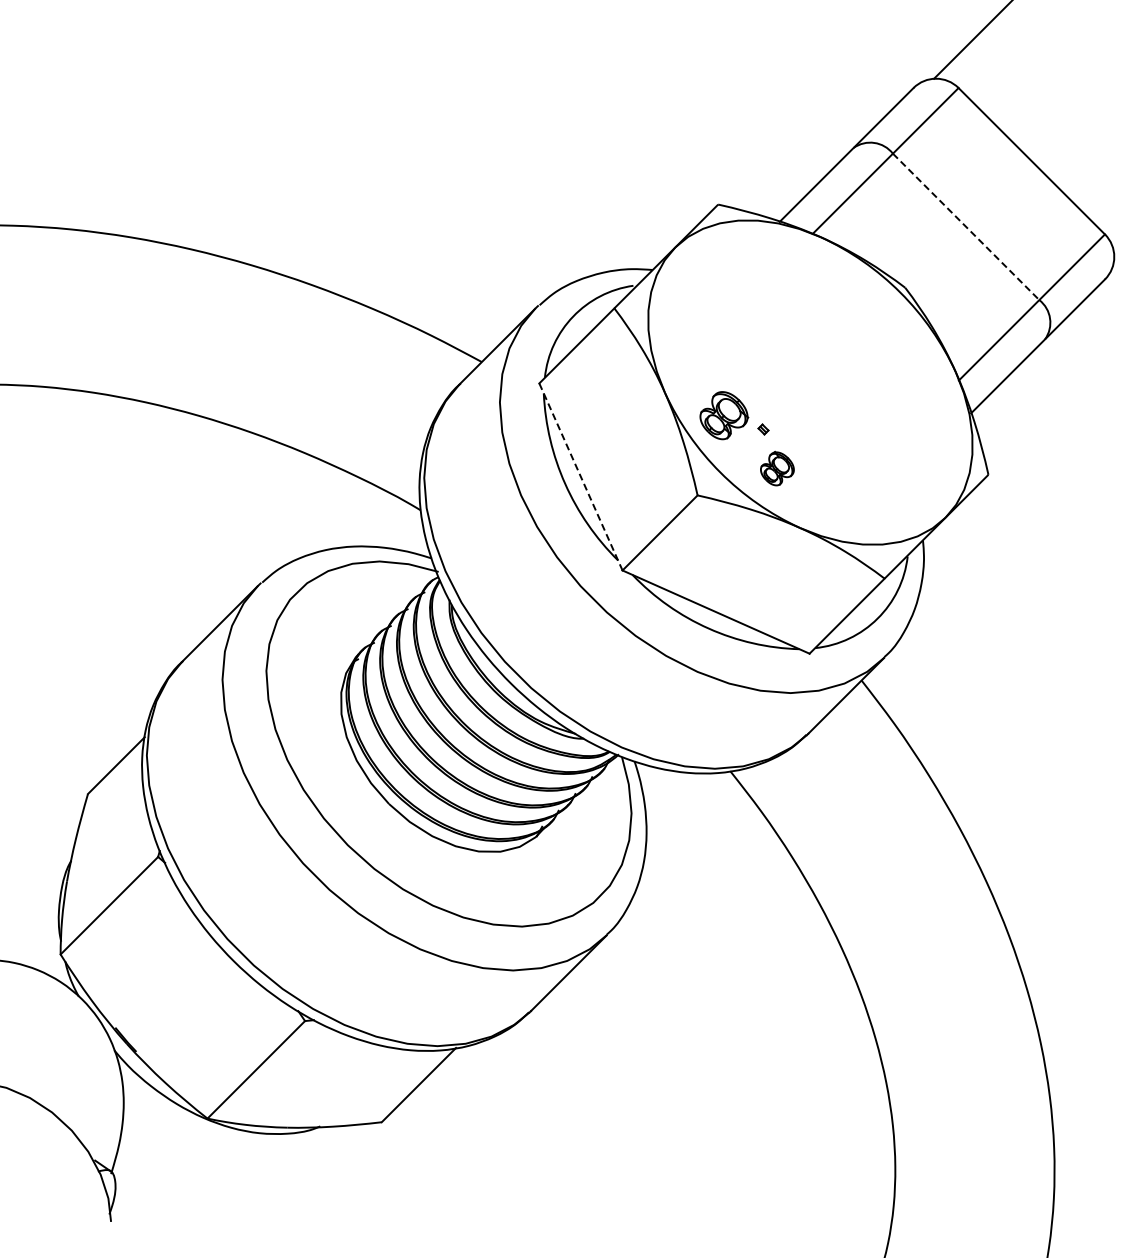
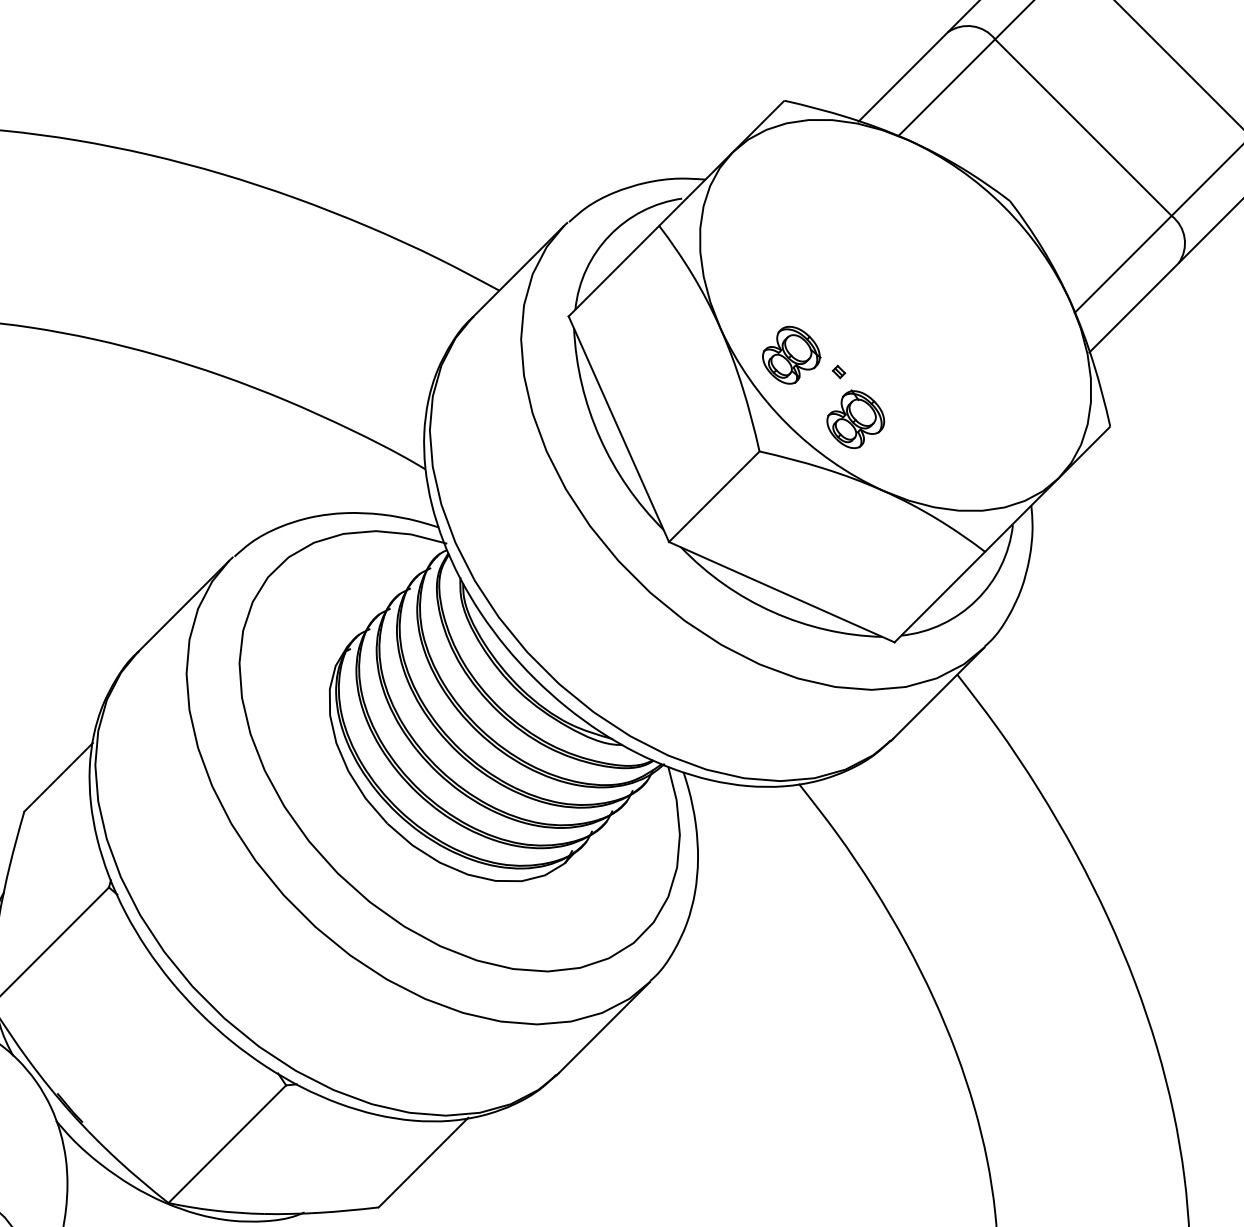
line: (966, 226) -> (1083, 127), dashed -> solid
part: (777, 468) -> (855, 419), size x1.43
line: (581, 477) -> (619, 429), dashed -> solid

